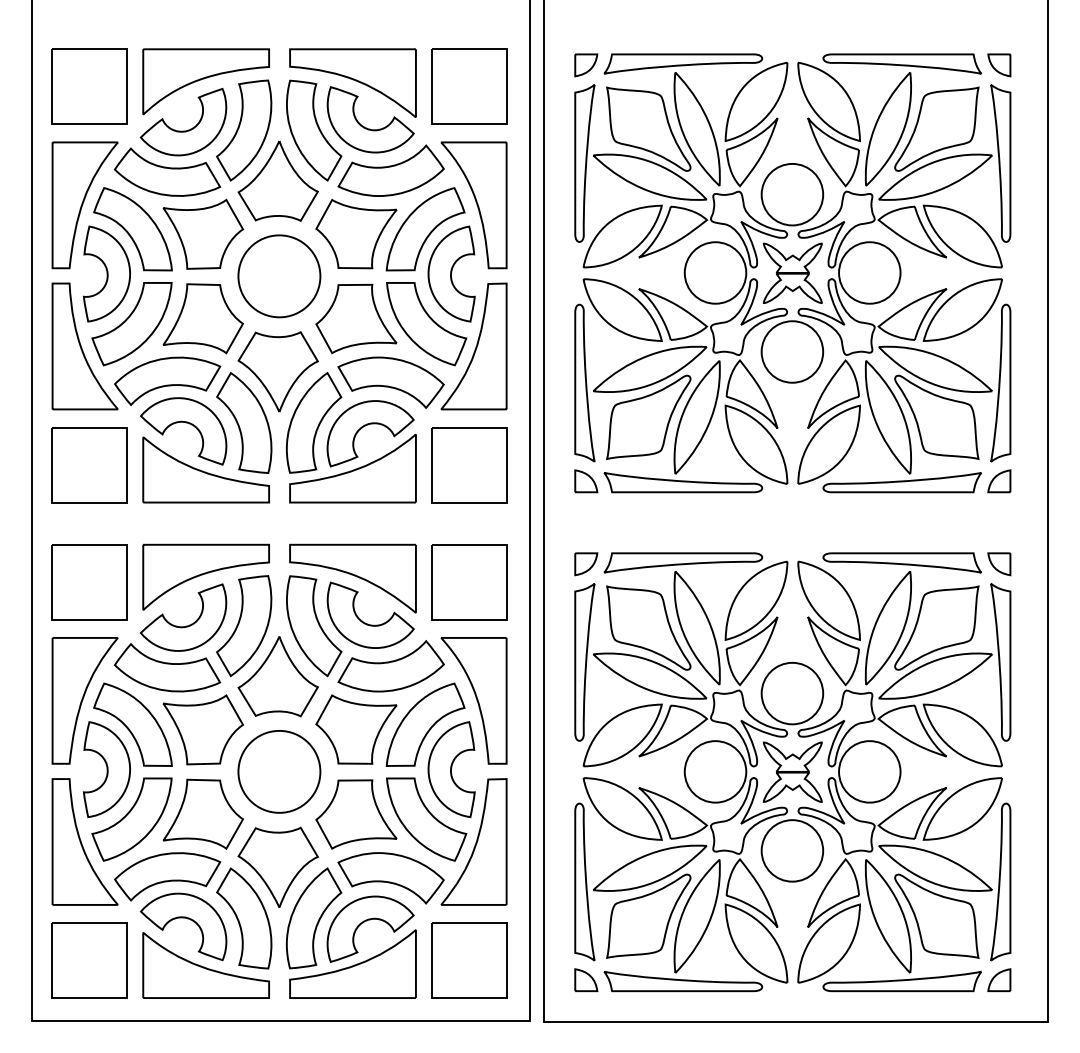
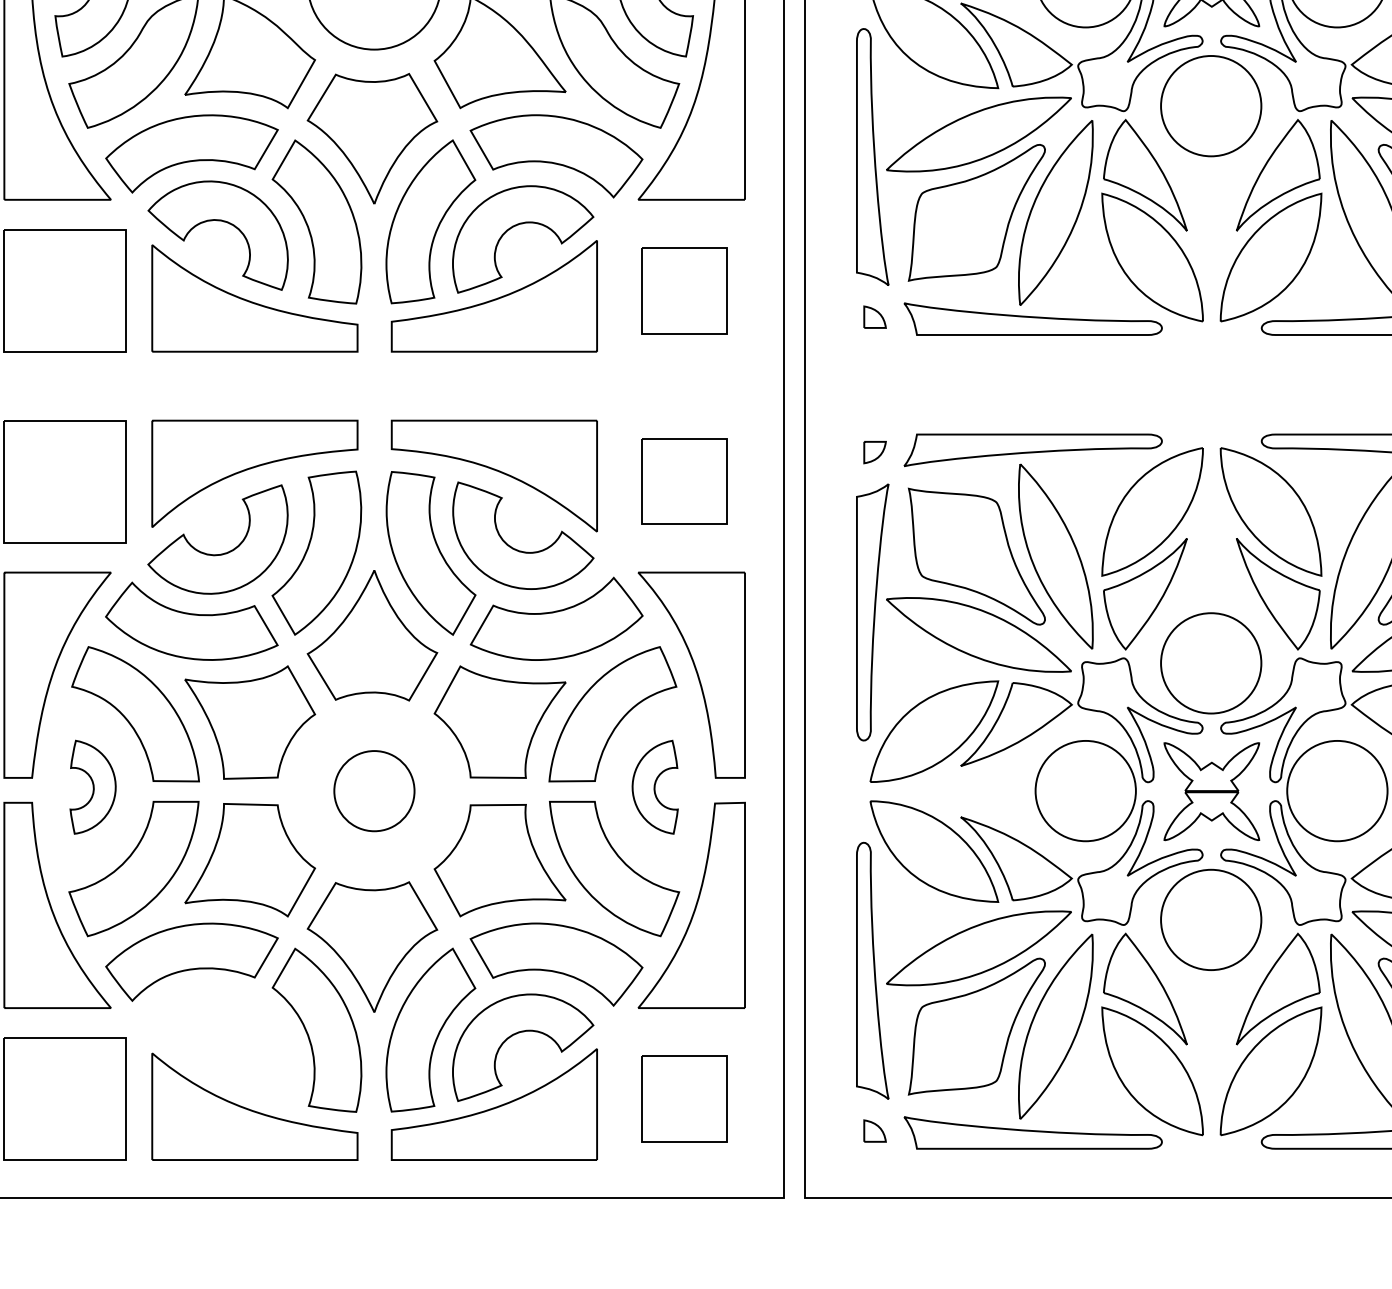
part: (469, 465) -> (684, 291), size x0.7
part: (586, 481) -> (875, 317), size x0.6
part: (586, 564) -> (875, 452), size x0.6
part: (469, 582) -> (684, 482), size x0.7
part: (106, 769) -> (92, 787), size x0.6
part: (451, 769) -> (655, 787), size x0.6
part: (279, 771) -> (374, 790), size x0.6
part: (183, 918) -> (217, 1030), removed
part: (469, 960) -> (684, 1098), size x0.7
part: (586, 980) -> (875, 1131), size x0.6

